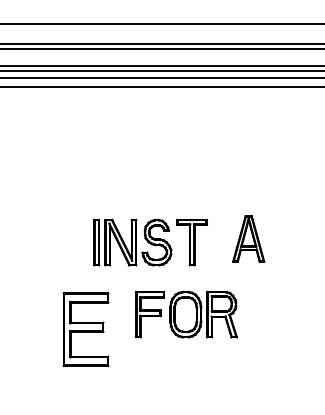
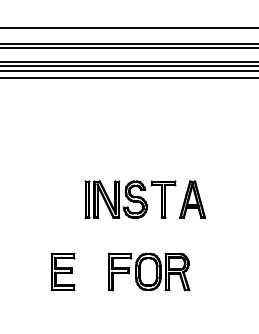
part: (150, 242) -> (130, 199), moved
part: (185, 314) -> (148, 271), moved
part: (86, 329) -> (63, 271), size x0.62

